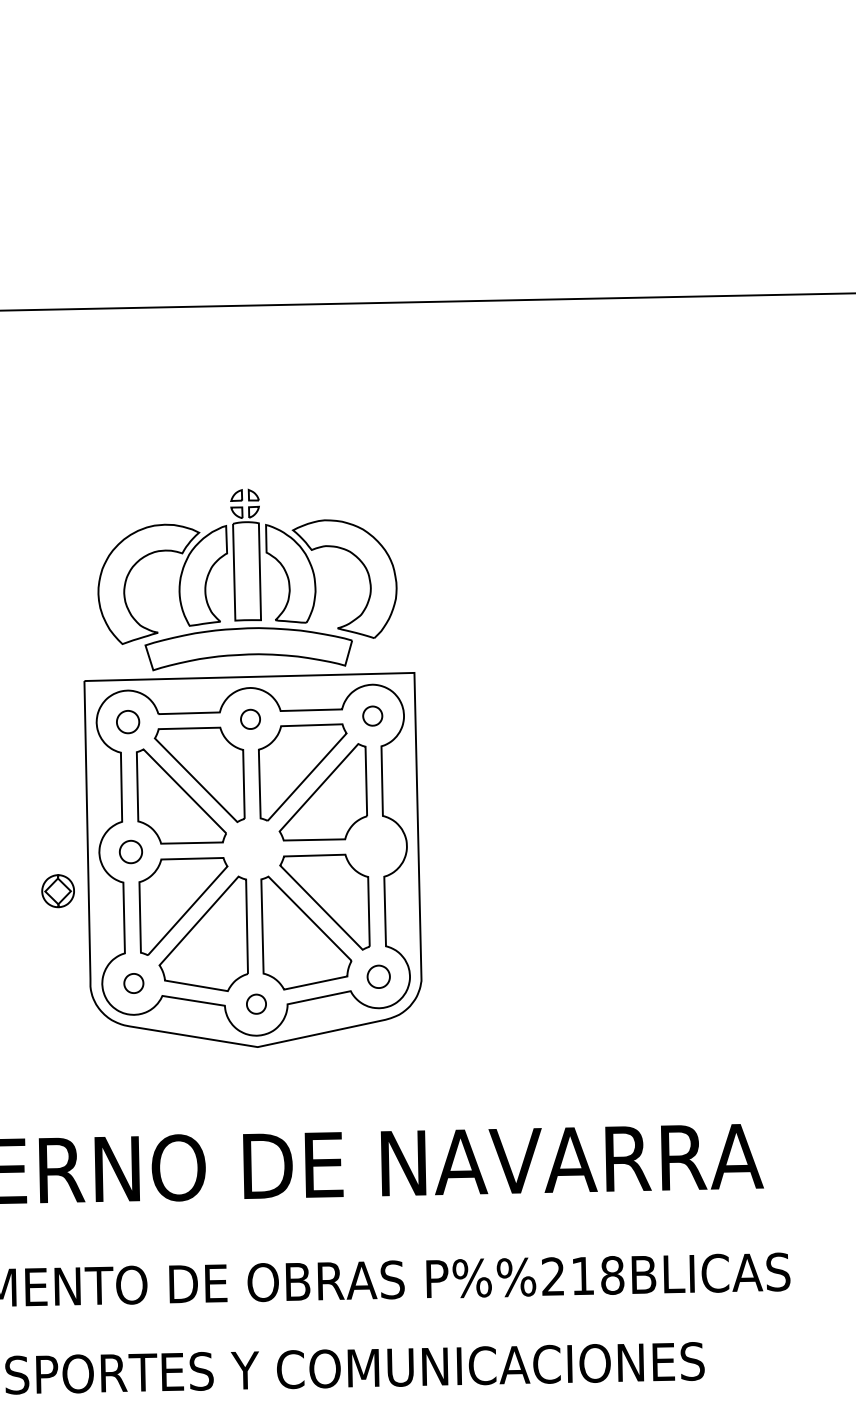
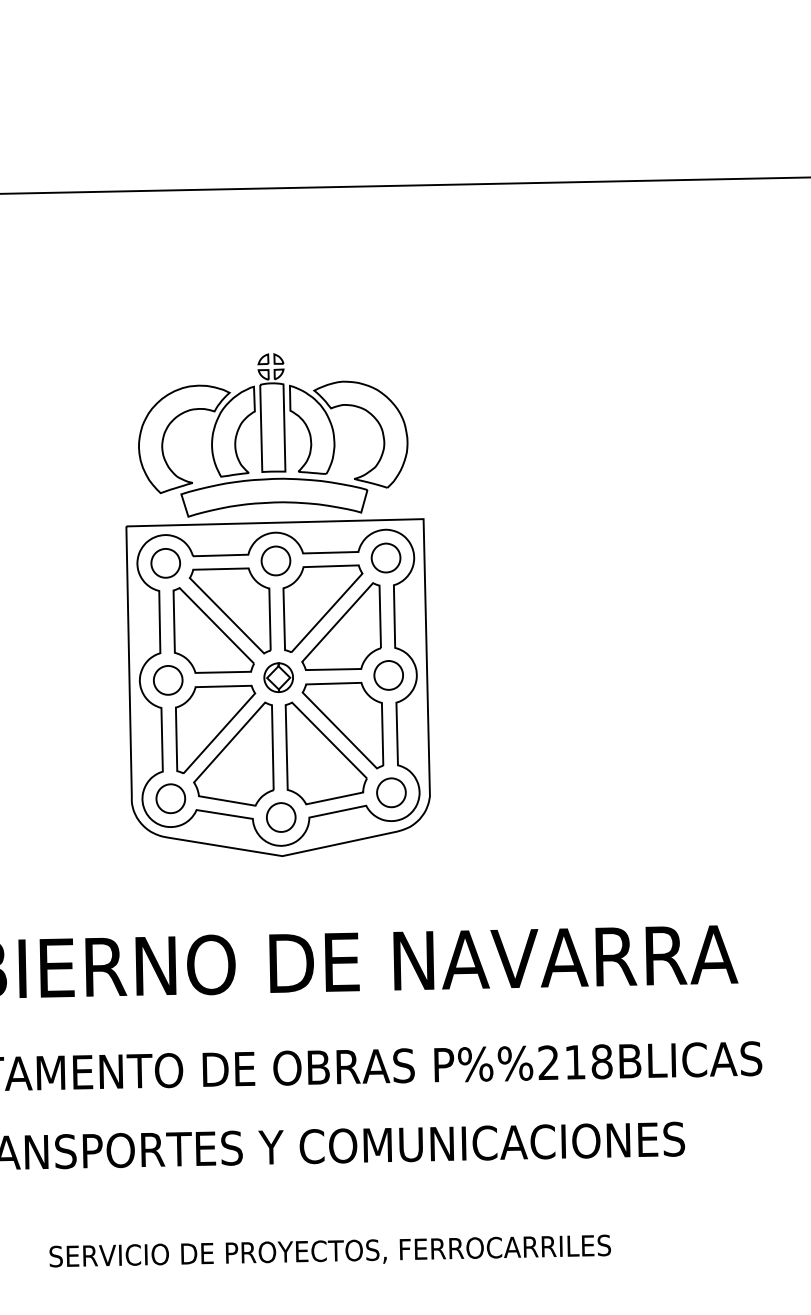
part: (372, 715) -> (385, 557), size x1.67
part: (250, 718) -> (275, 560), size x1.67
part: (127, 722) -> (165, 563), size x1.43
part: (375, 846) -> (388, 675), added
part: (131, 852) -> (168, 680), size x1.43
part: (57, 890) -> (278, 677), moved
part: (378, 976) -> (391, 792), size x1.43
part: (133, 983) -> (170, 798), size x1.67
part: (256, 1004) -> (281, 817), size x1.67

